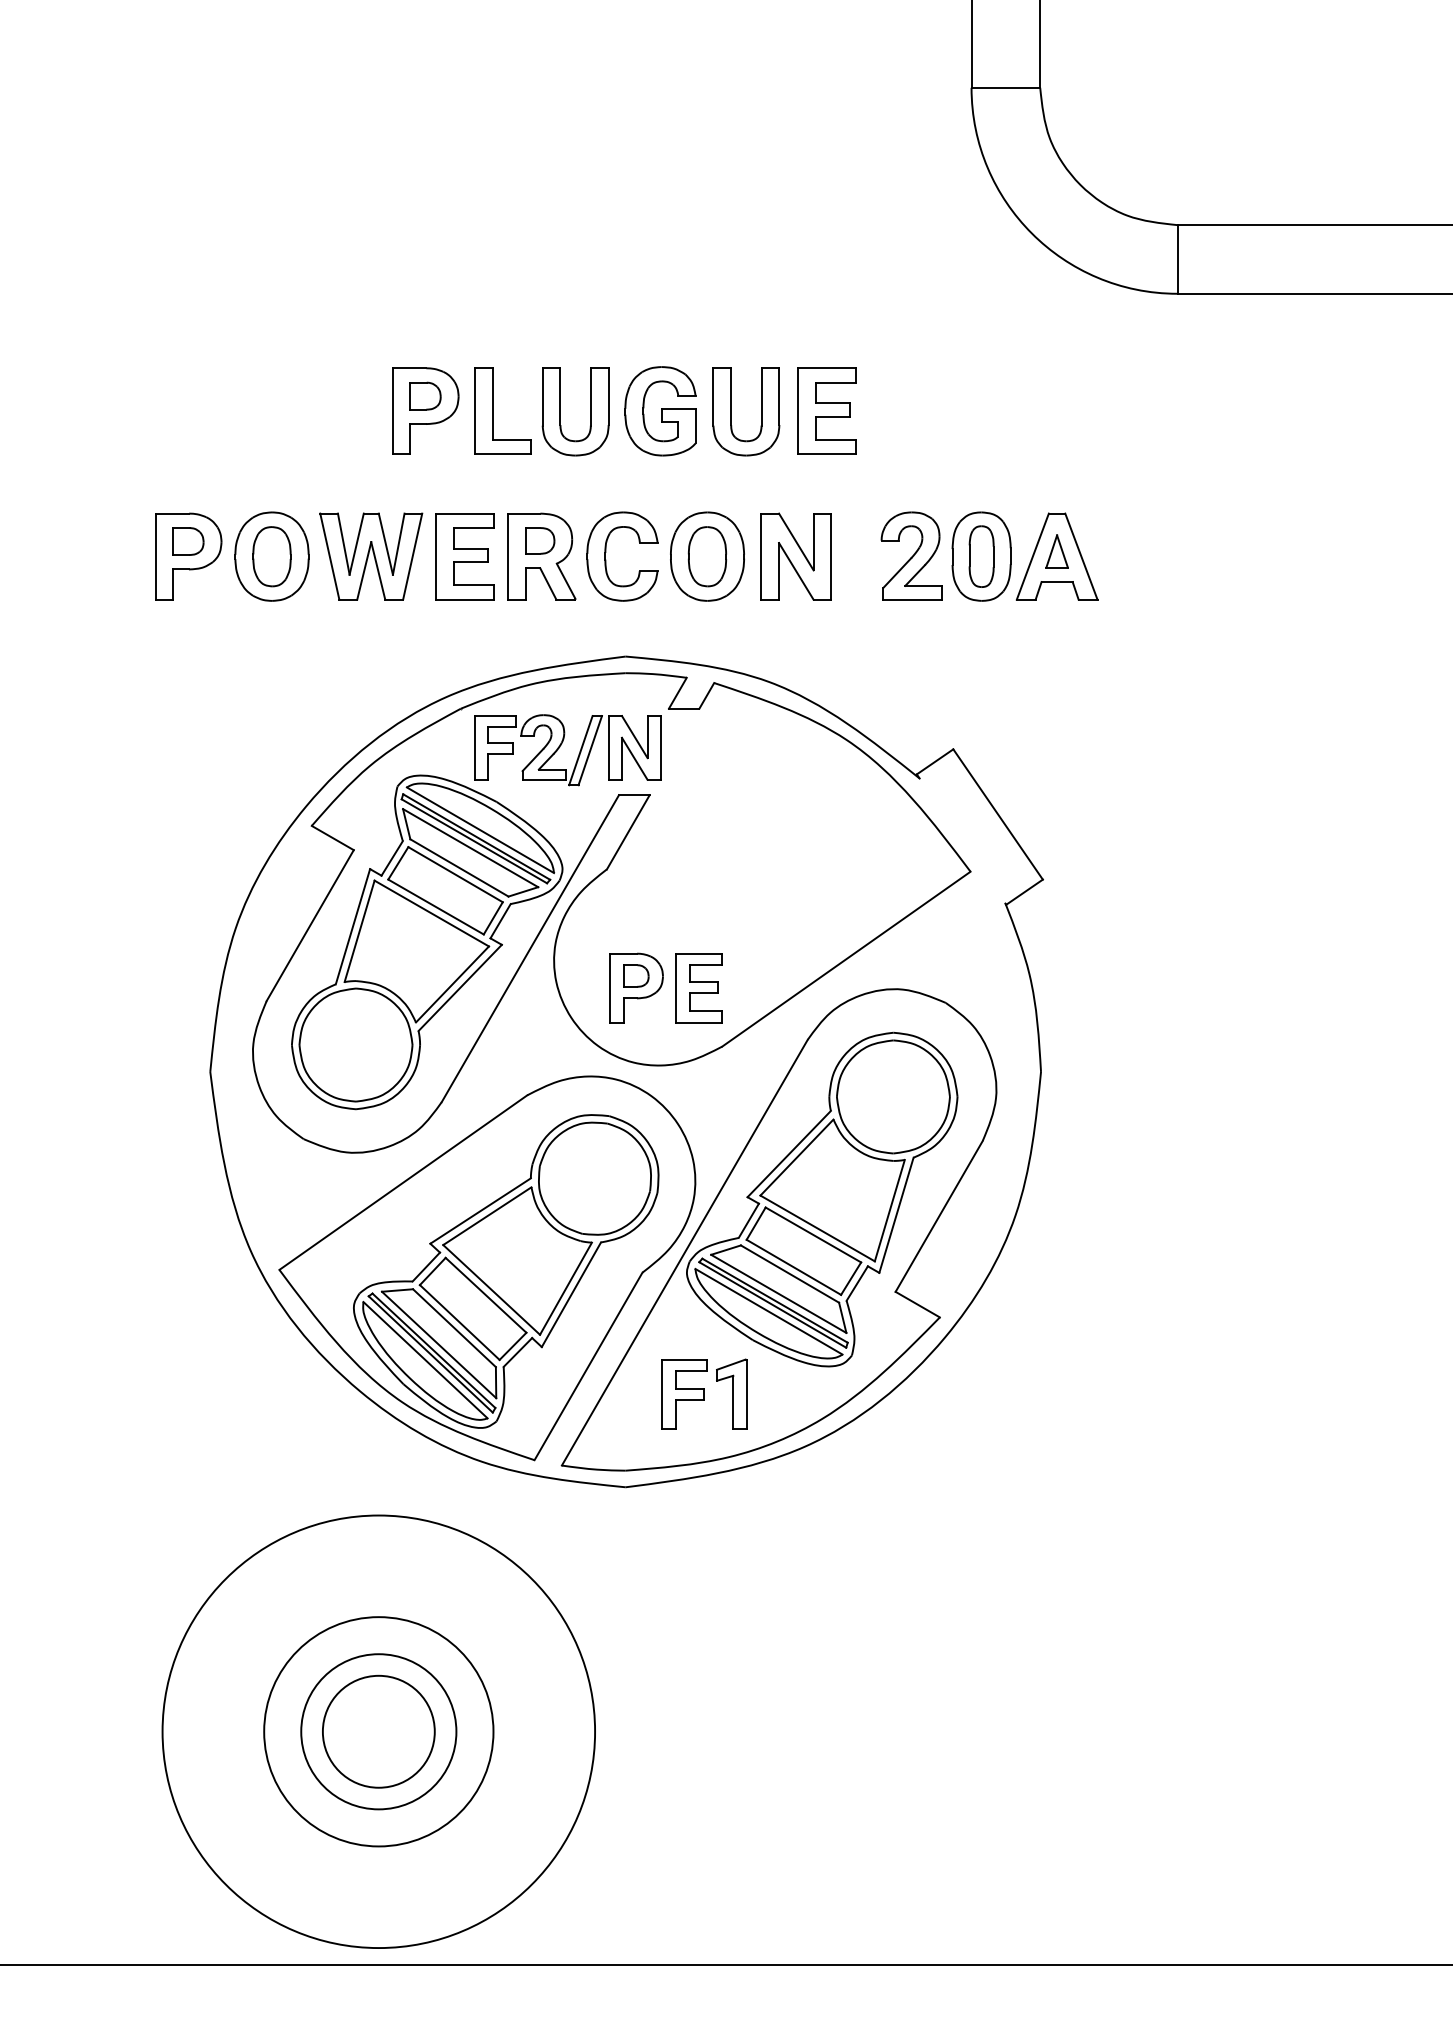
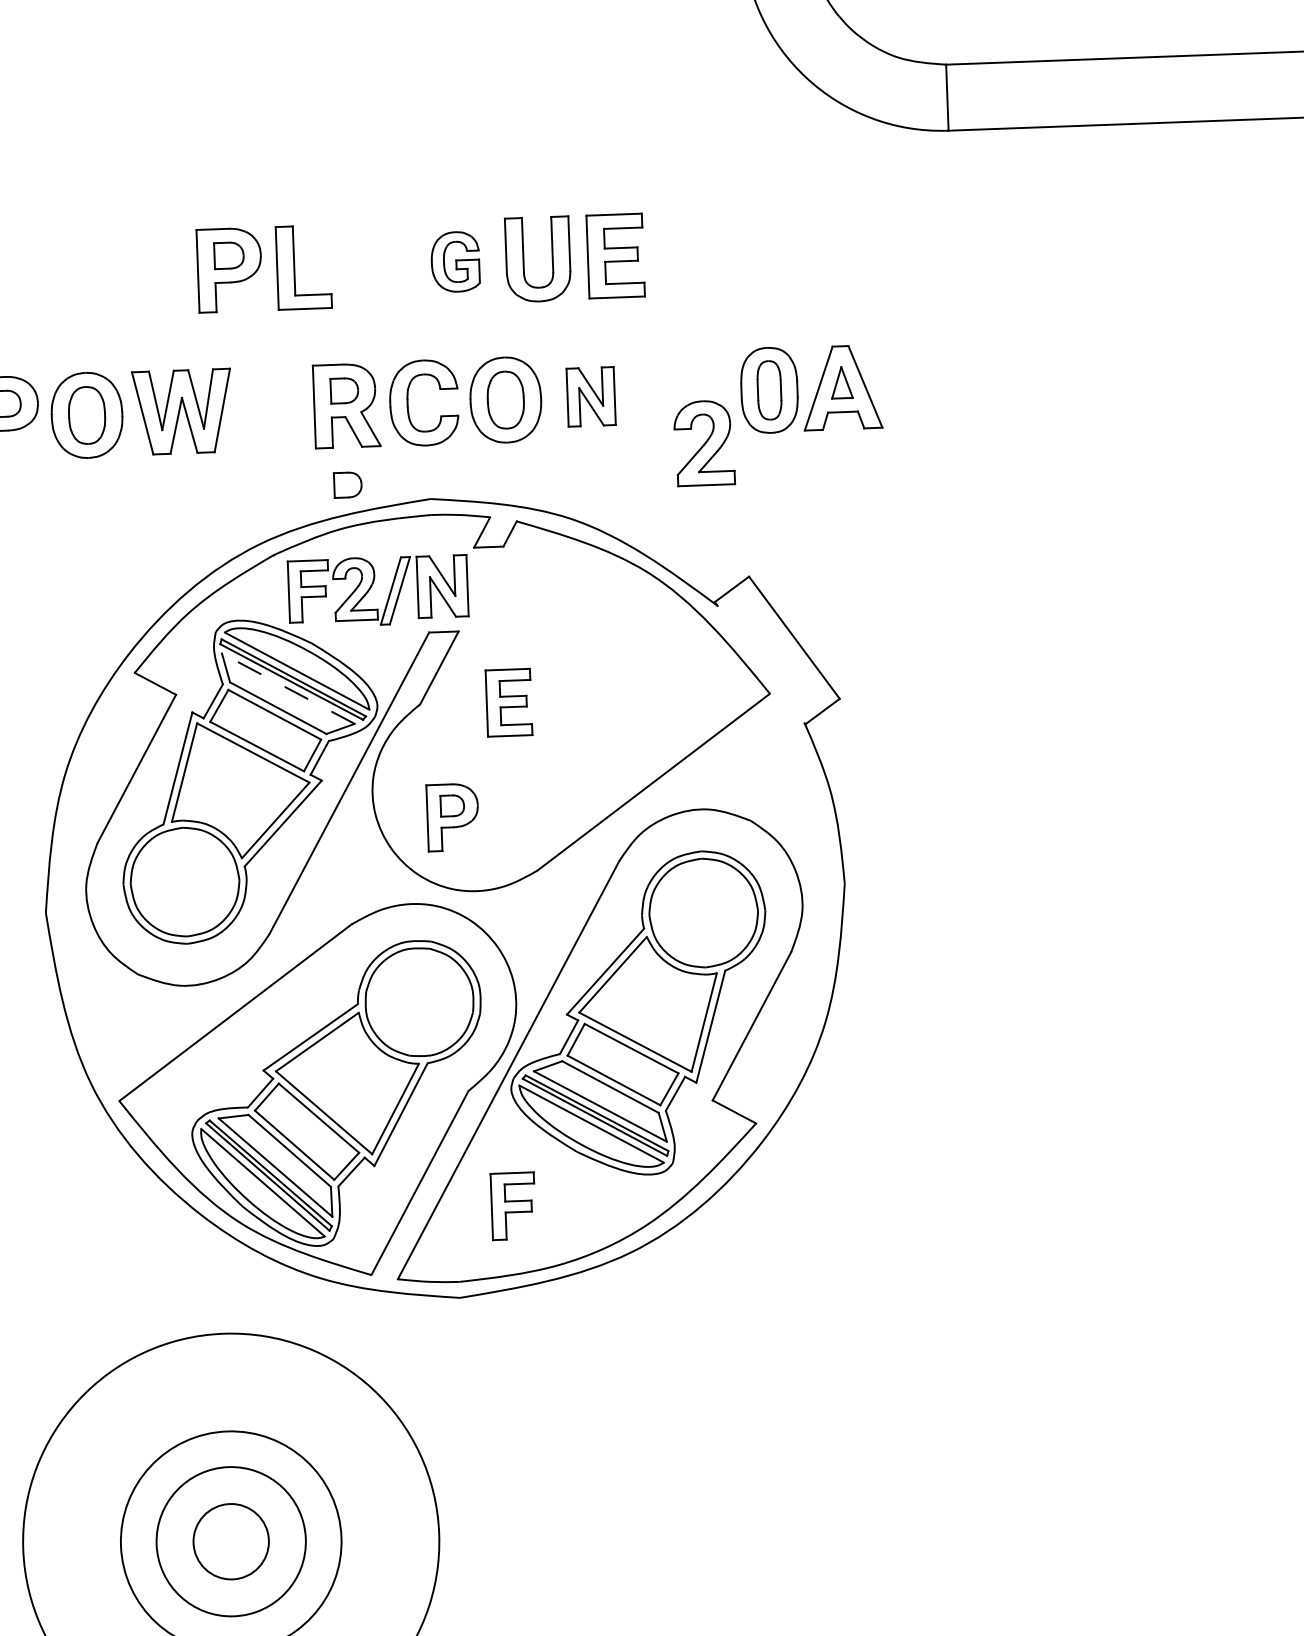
part: (560, 411) -> (359, 265), removed
part: (660, 411) -> (455, 262), size x0.7
part: (911, 555) -> (703, 442), moved
part: (464, 556) -> (272, 408), removed
part: (795, 556) -> (590, 396), size x0.7
part: (540, 638) -> (348, 484), added
line: (470, 847) -> (288, 688), solid -> dashed
part: (698, 988) -> (508, 703), moved
part: (731, 1393) -> (558, 1203), removed
circle: (378, 1731) -> (230, 1541), size x0.7

